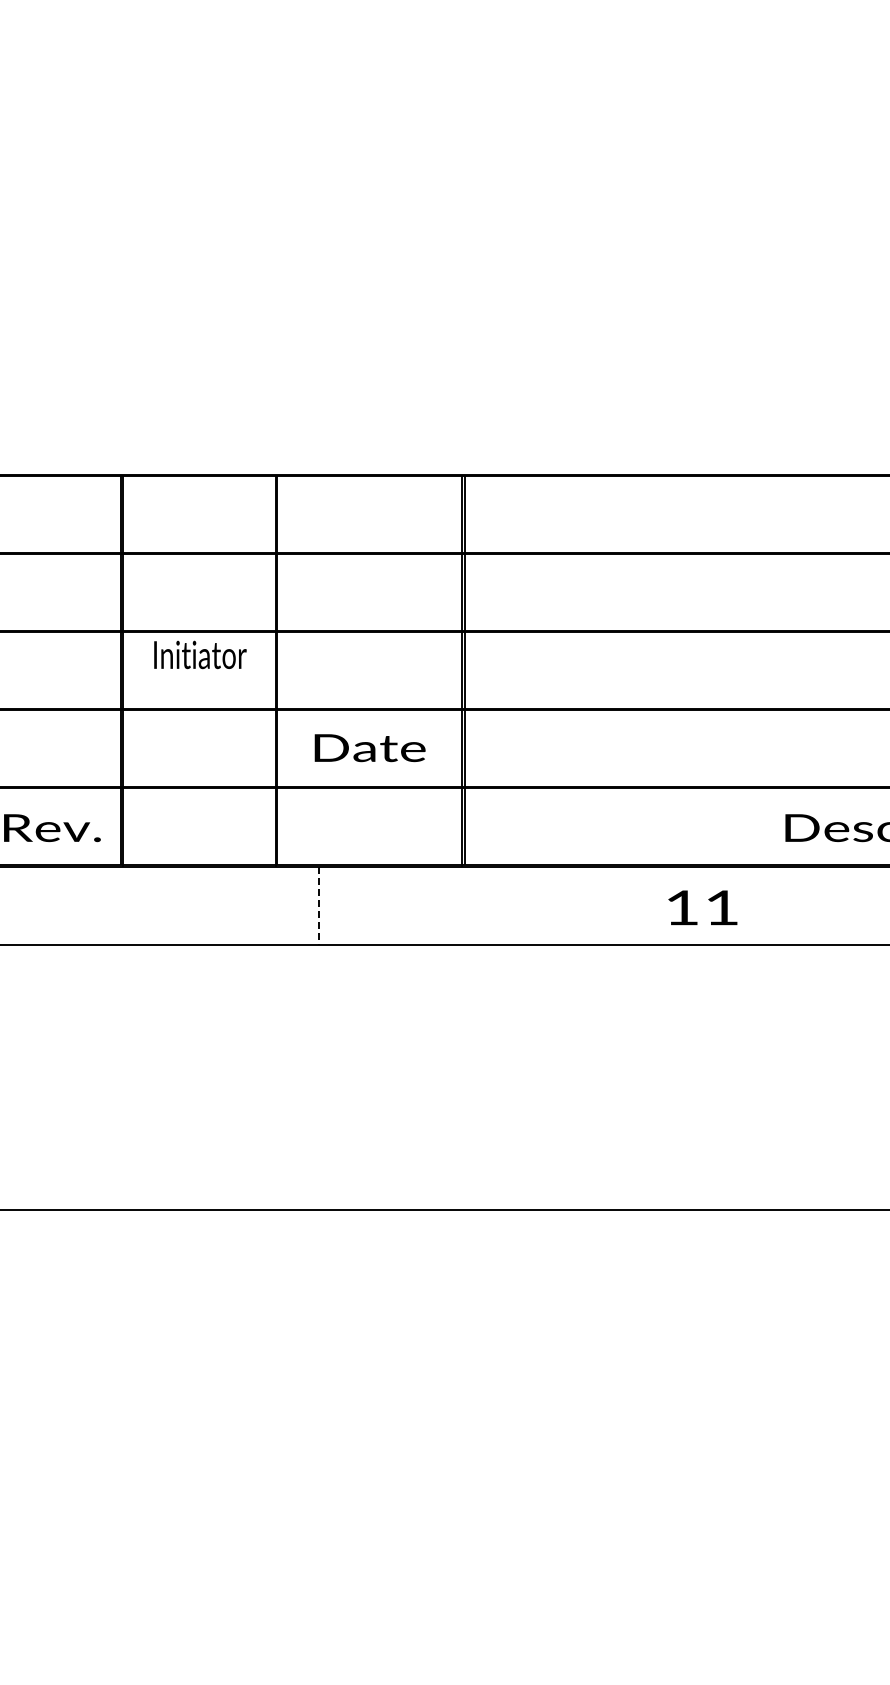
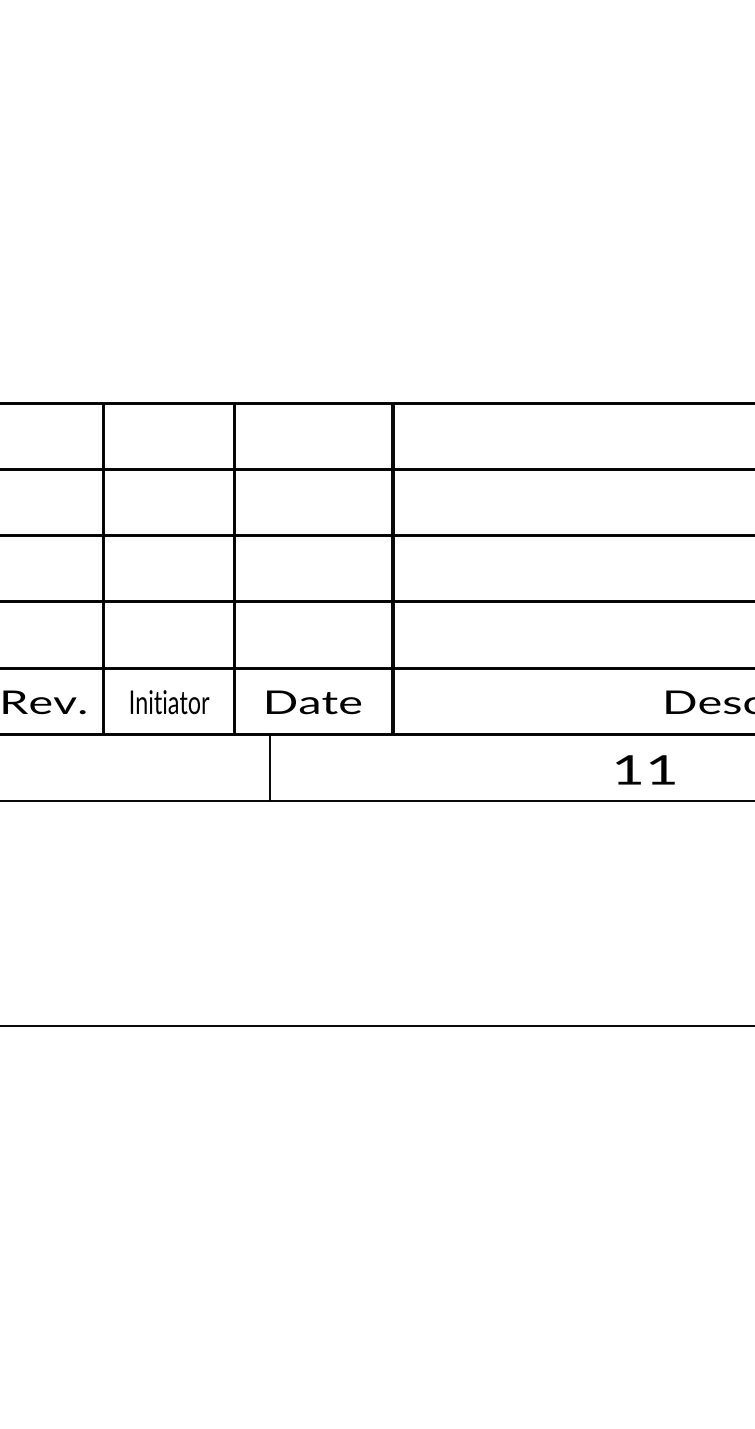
text: (200, 654) -> (170, 701), moved
text: (369, 748) -> (313, 702), moved
line: (318, 906) -> (270, 768), dashed -> solid
text: (702, 907) -> (645, 769), moved

